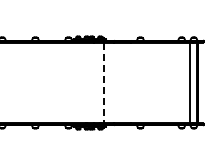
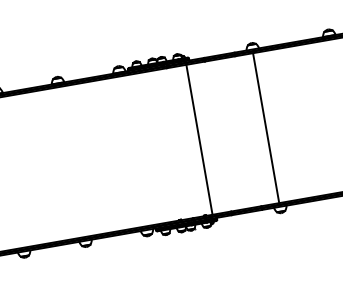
line: (140, 82) -> (266, 127), added
line: (104, 83) -> (200, 140), dashed -> solid

